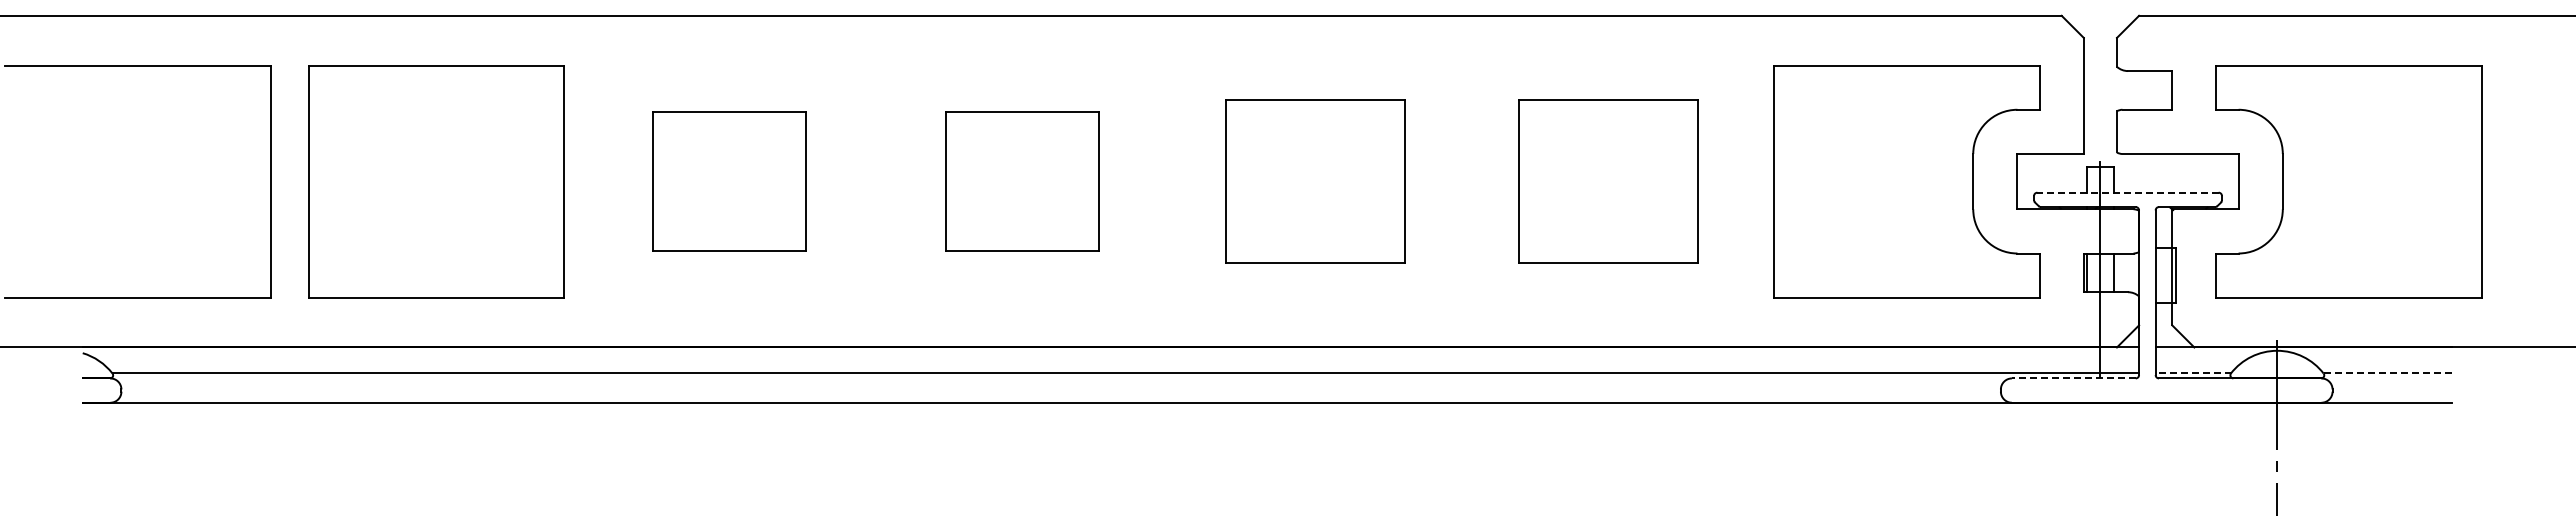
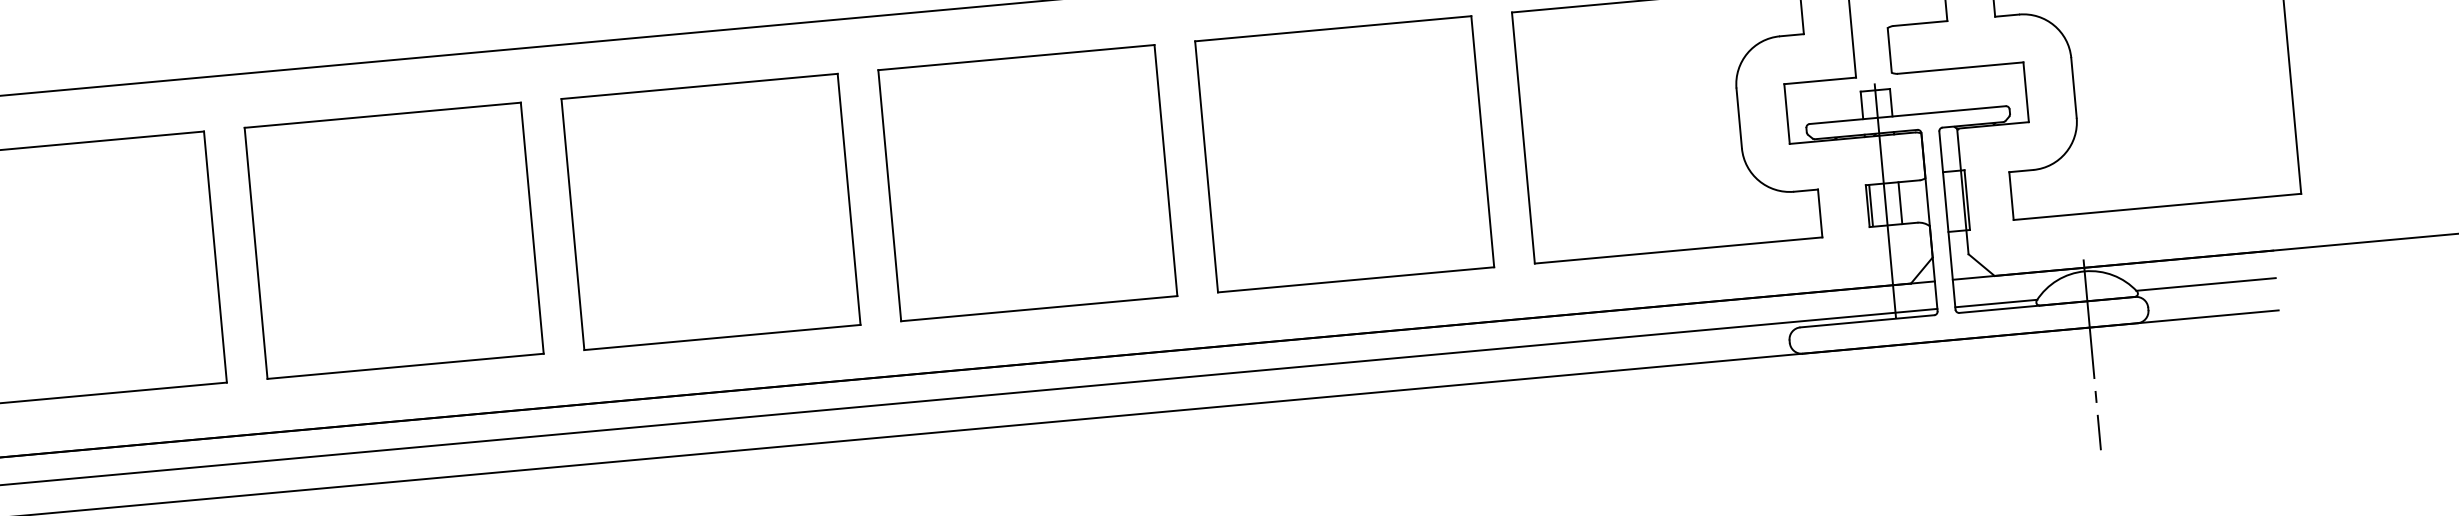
part: (729, 181) -> (394, 240), size x1.67
part: (1022, 181) -> (711, 211), size x1.67
part: (1315, 181) -> (1027, 182), size x1.43
part: (1608, 181) -> (1344, 154), size x1.43
line: (2128, 192) -> (1908, 114), dashed -> solid
line: (2193, 372) -> (1996, 303), dashed -> solid
line: (2387, 372) -> (2205, 284), dashed -> solid
line: (2073, 378) -> (1867, 321), dashed -> solid

